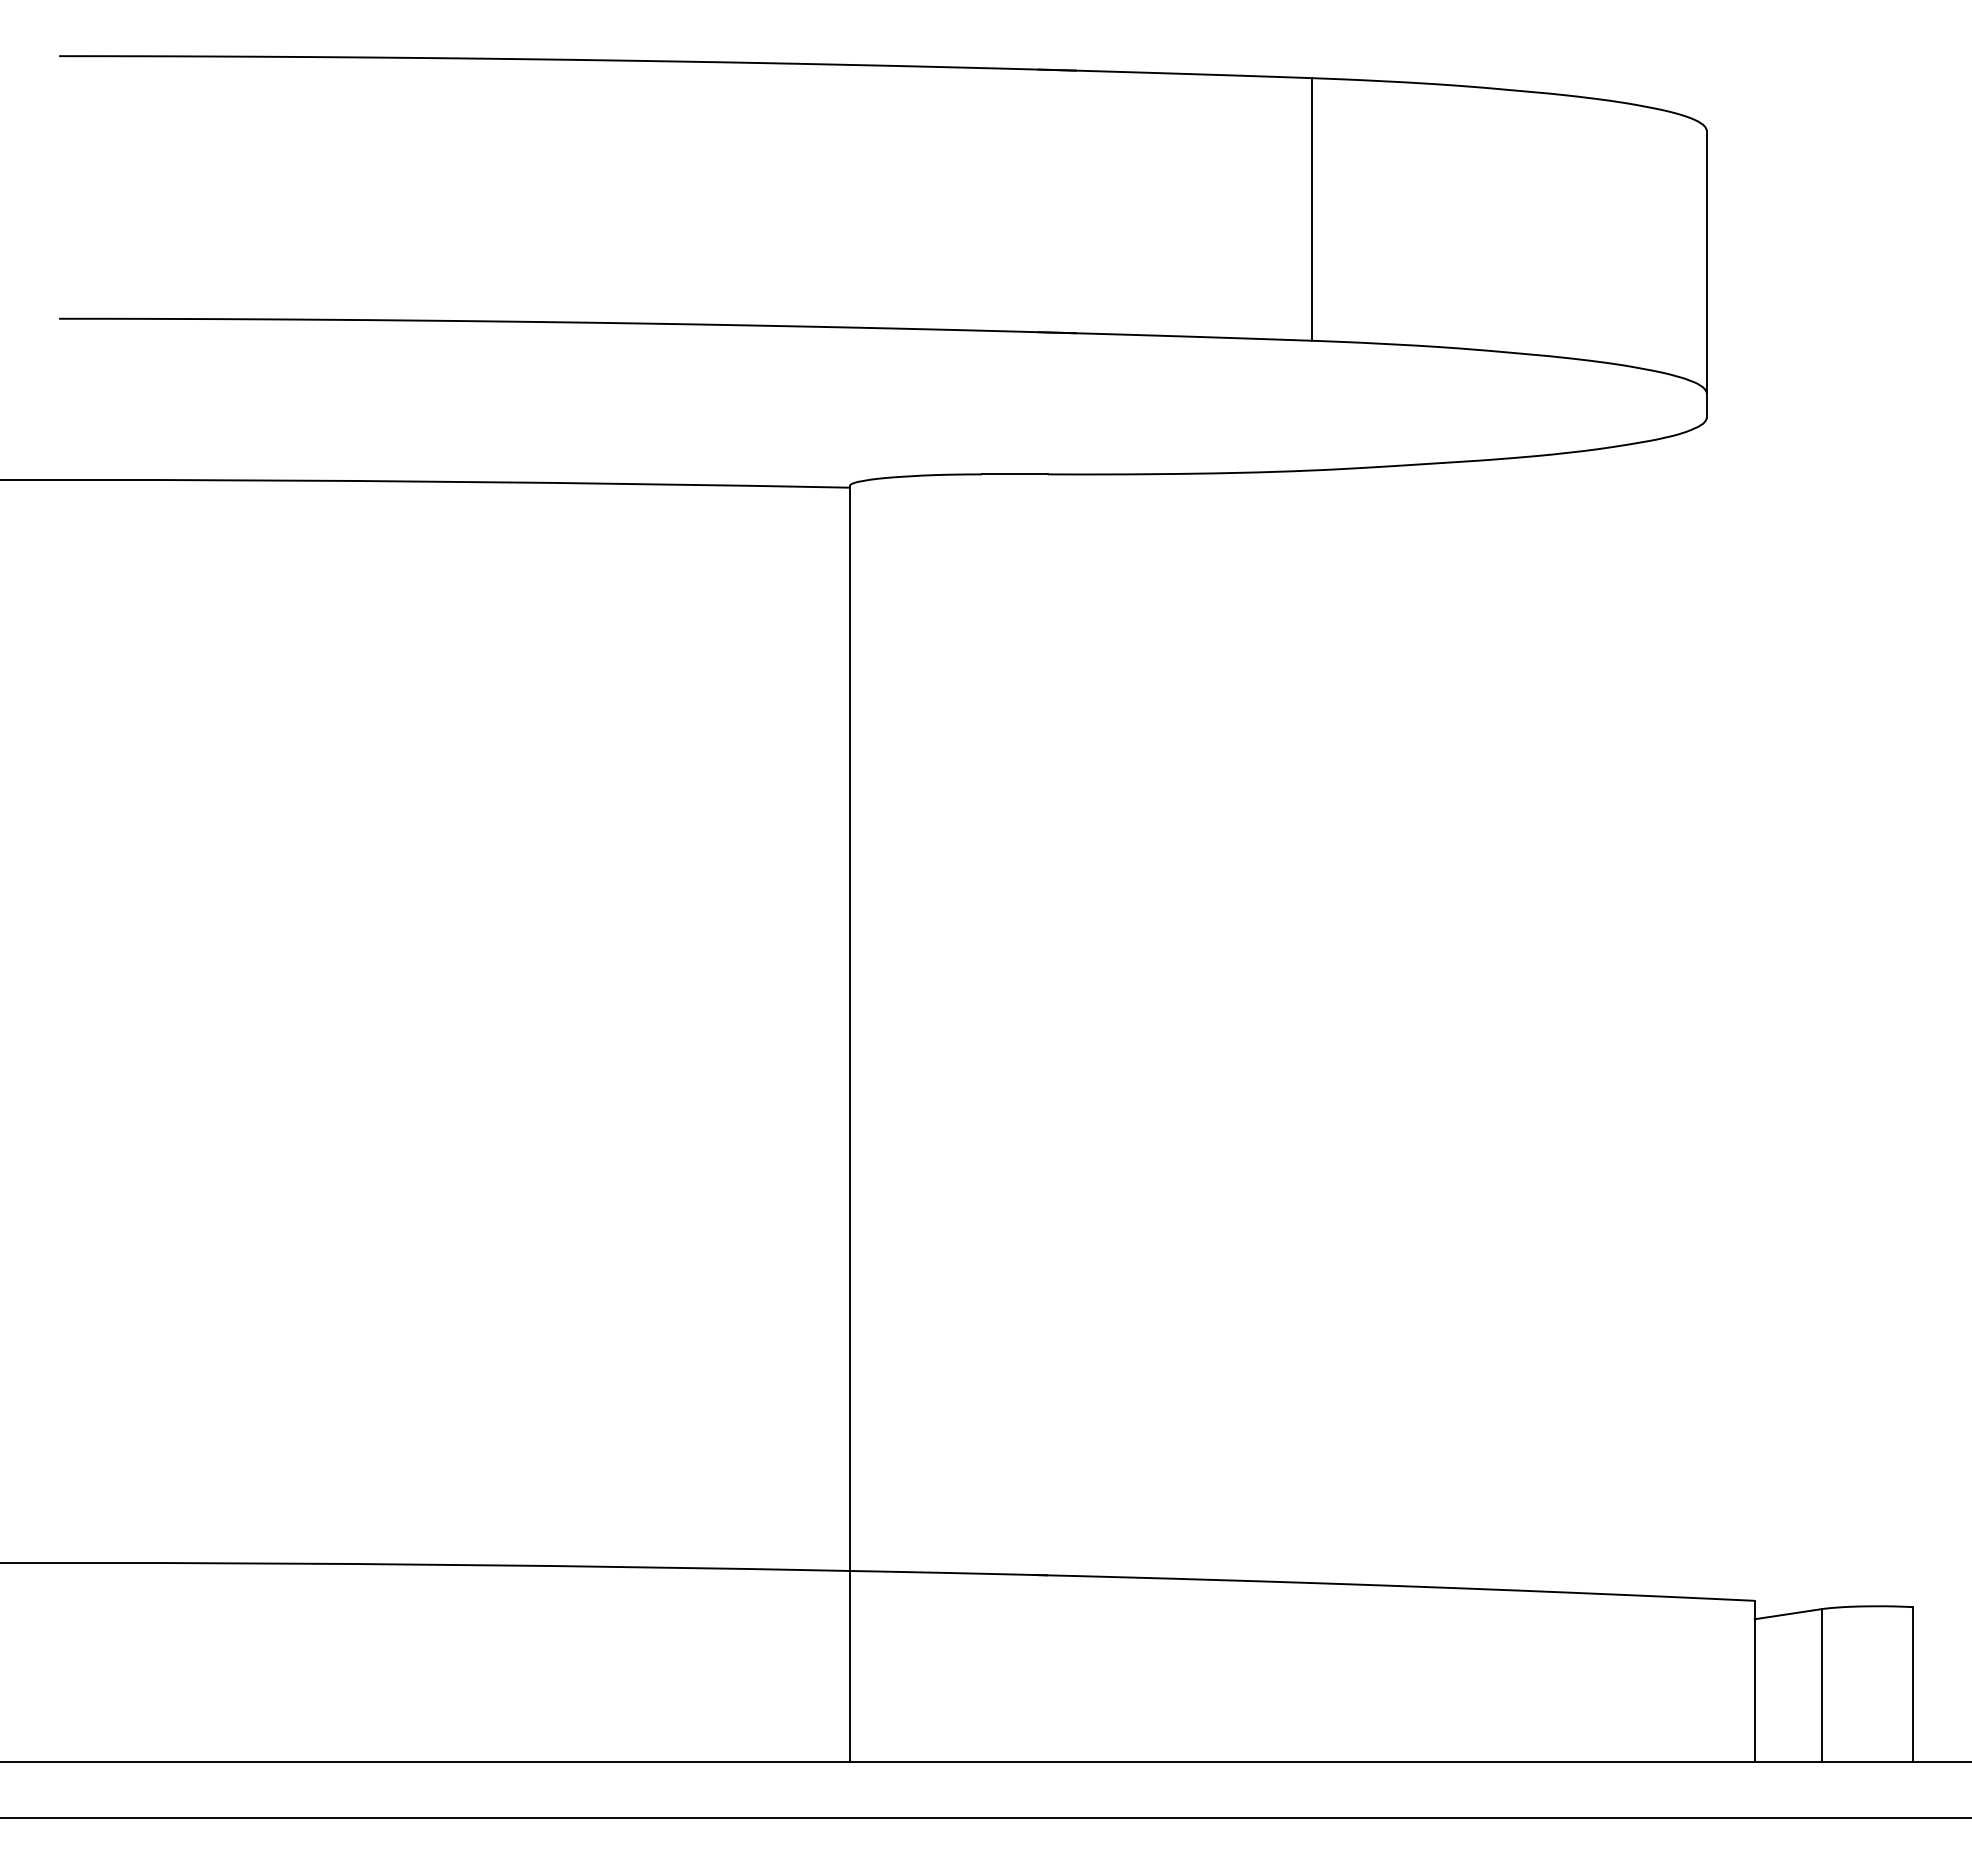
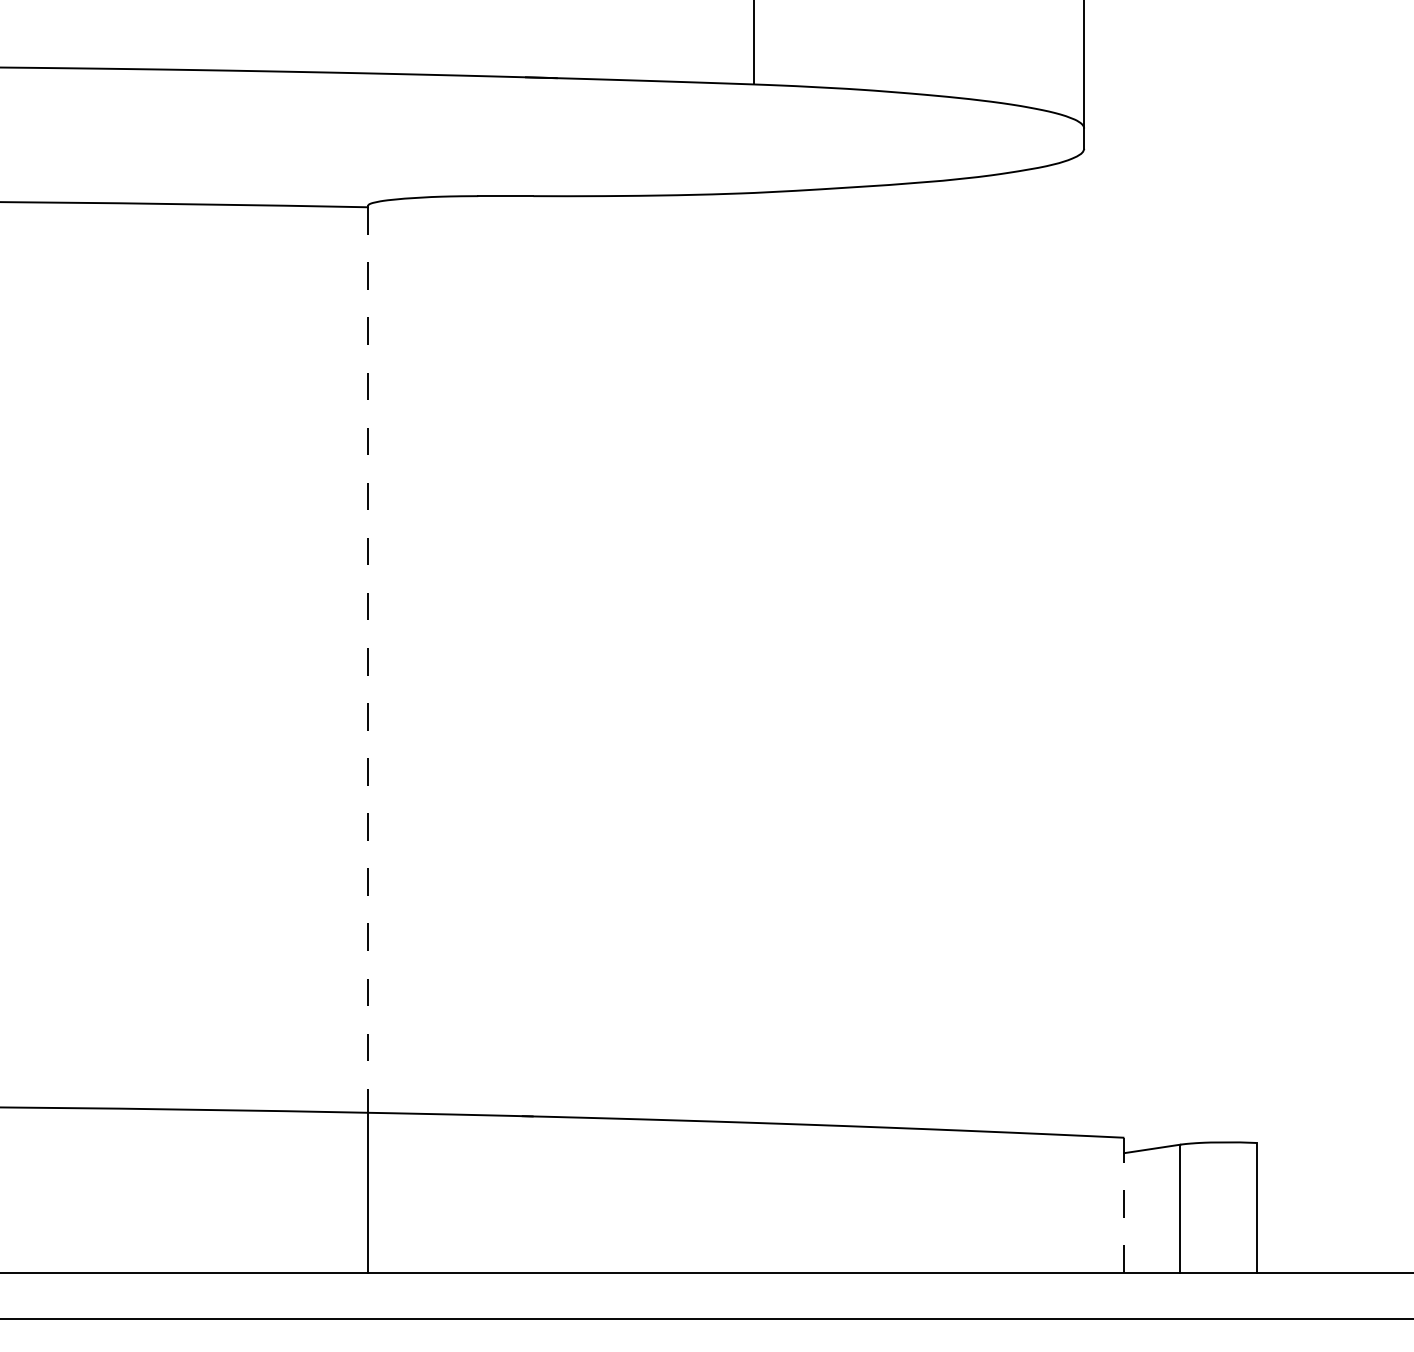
line: (849, 1029) -> (367, 660), solid -> dashed
line: (1754, 1681) -> (1124, 1205), solid -> dashed

